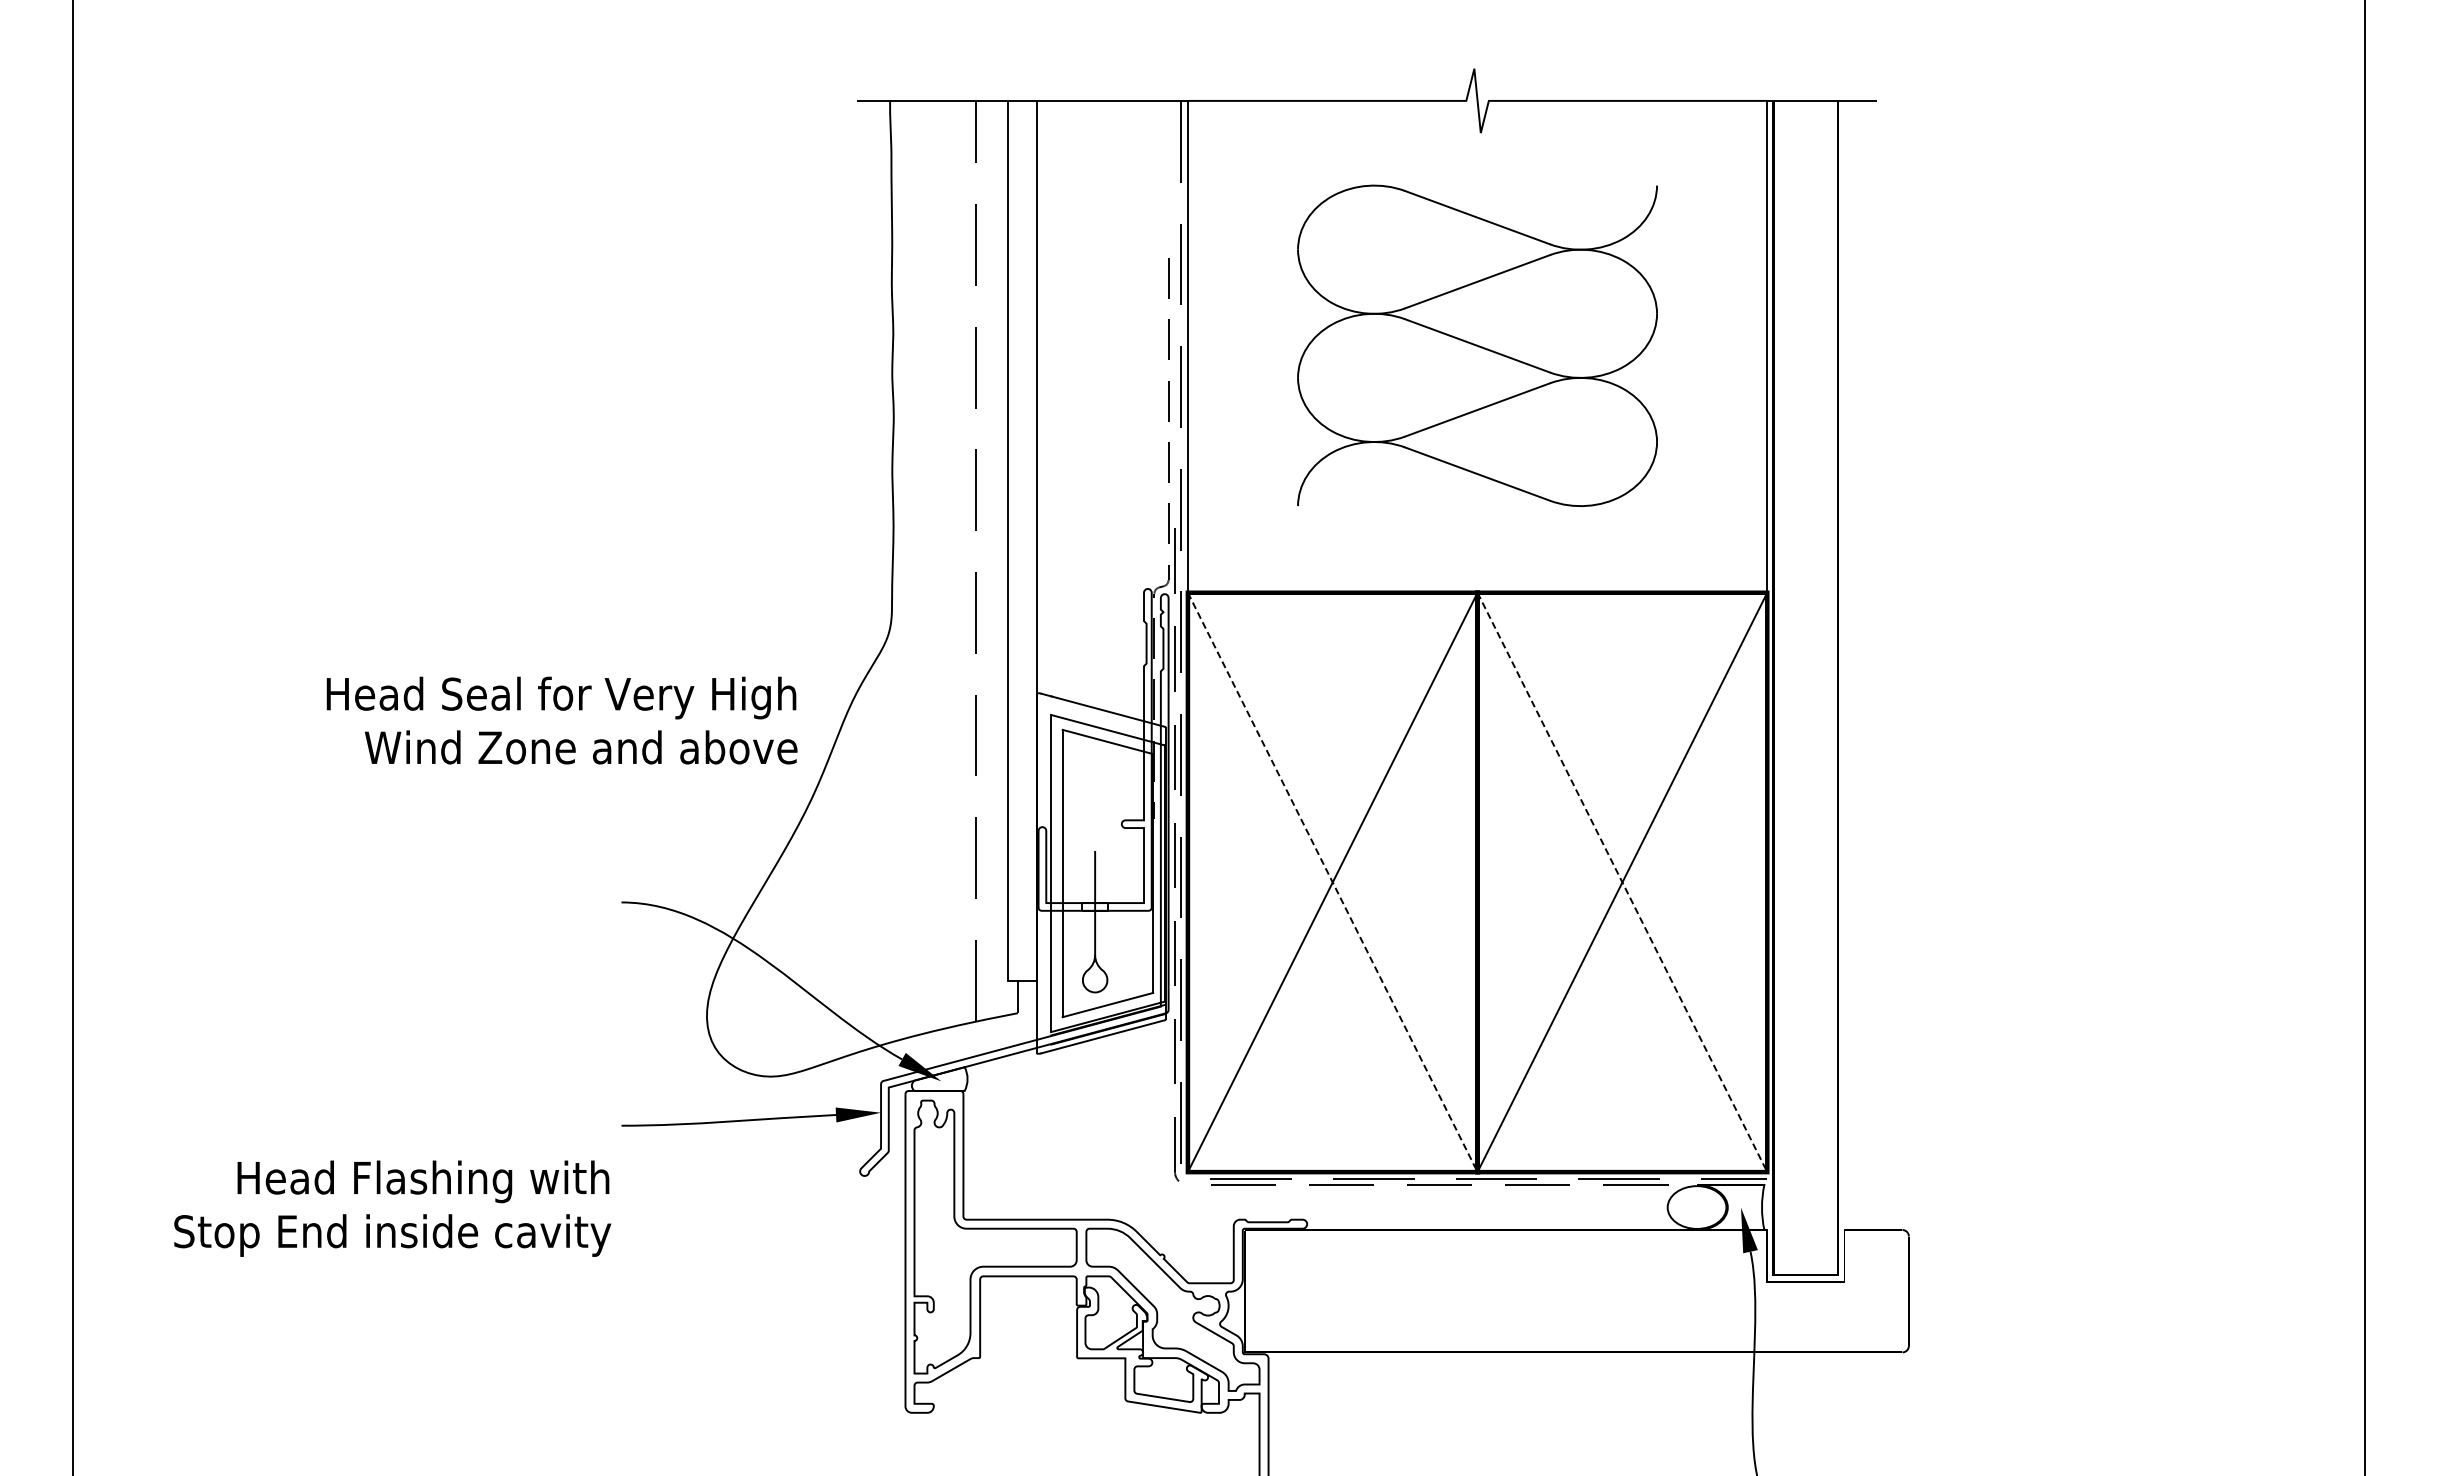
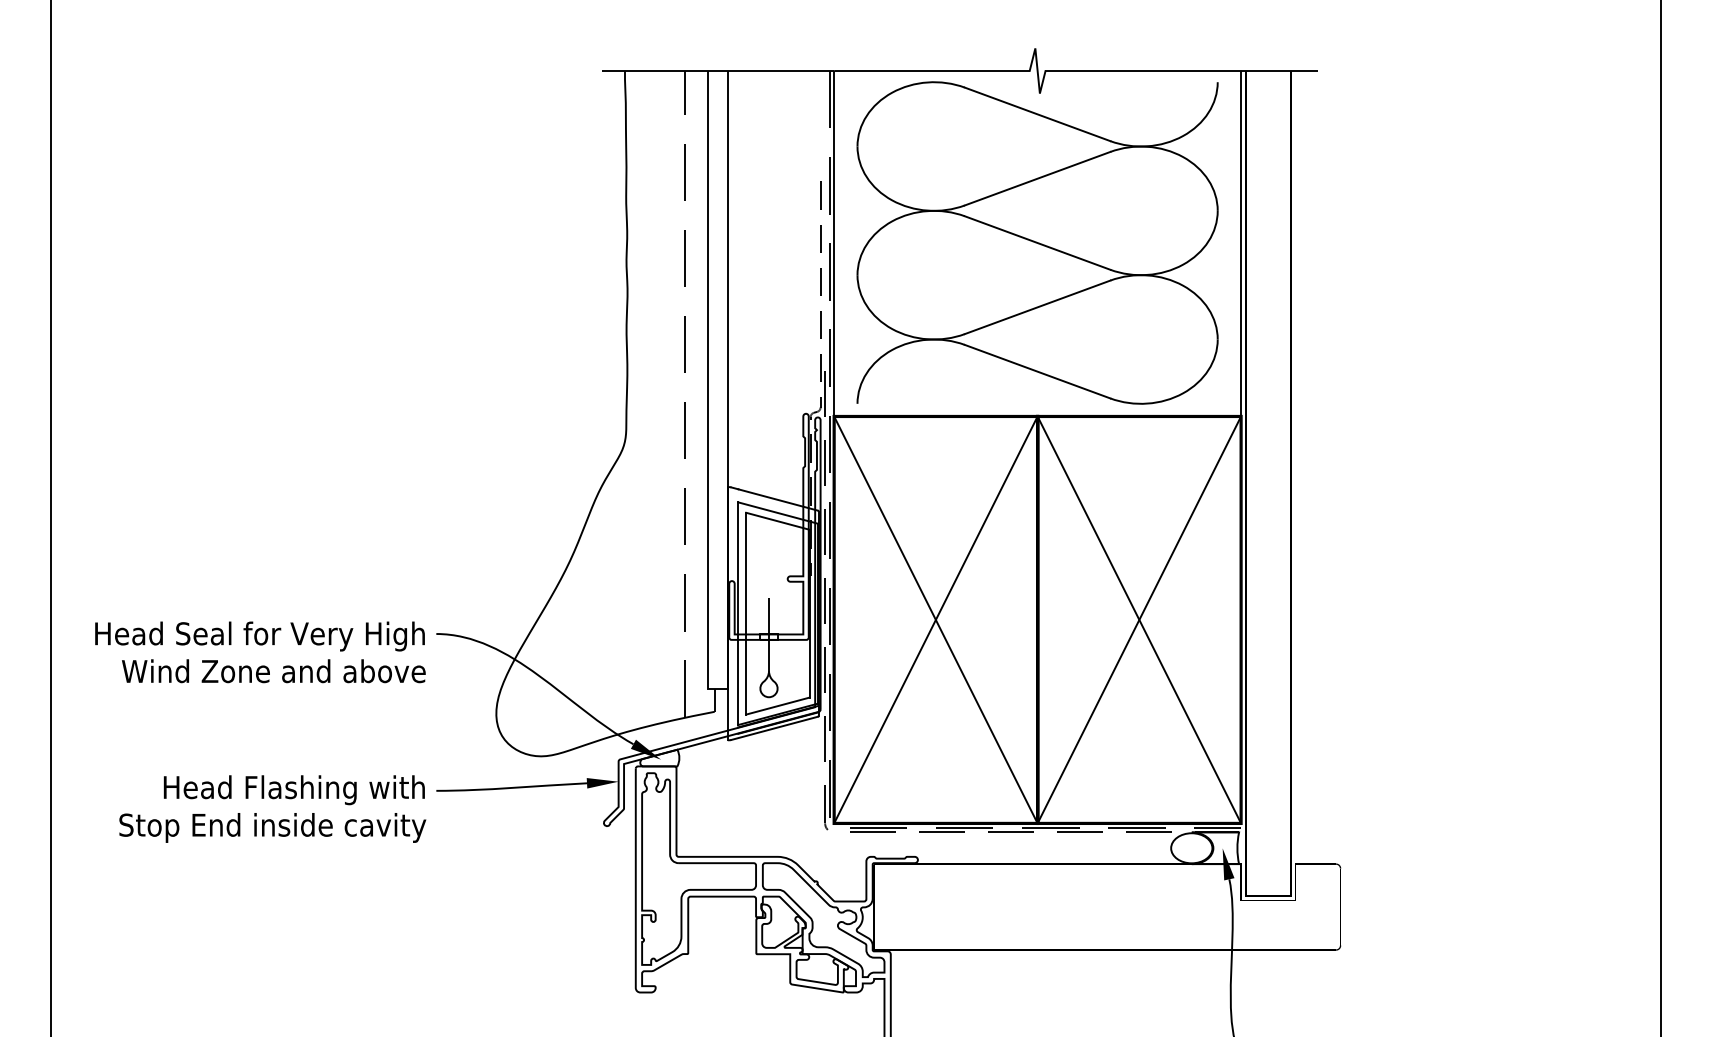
part: (1477, 345) -> (1037, 242), size x1.43
text: (561, 720) -> (260, 652), moved
line: (1332, 882) -> (935, 619), dashed -> solid
line: (1622, 882) -> (1139, 619), dashed -> solid
text: (392, 1208) -> (272, 808), moved

